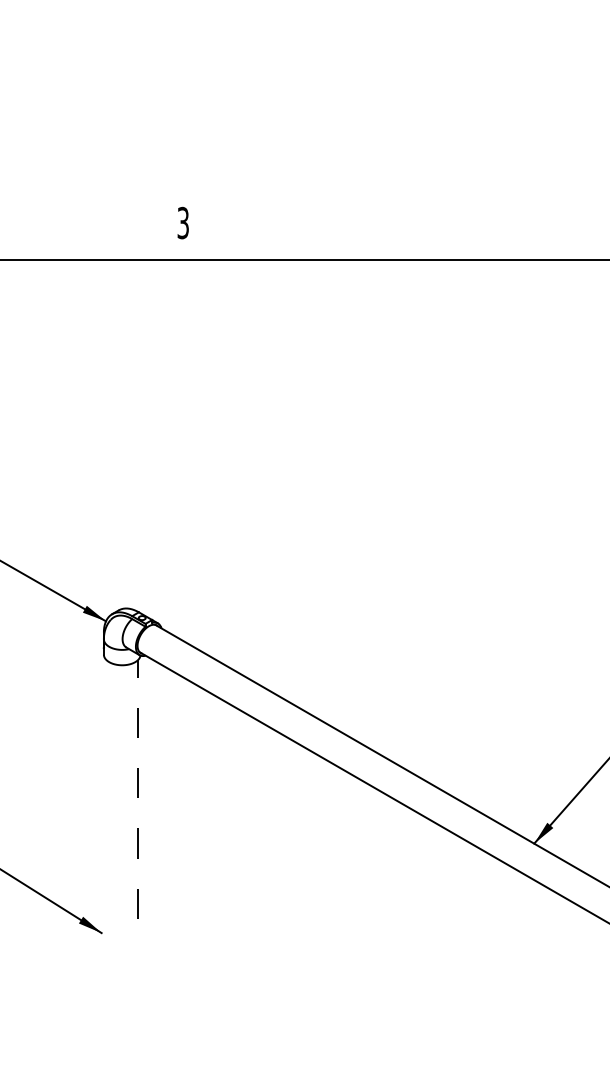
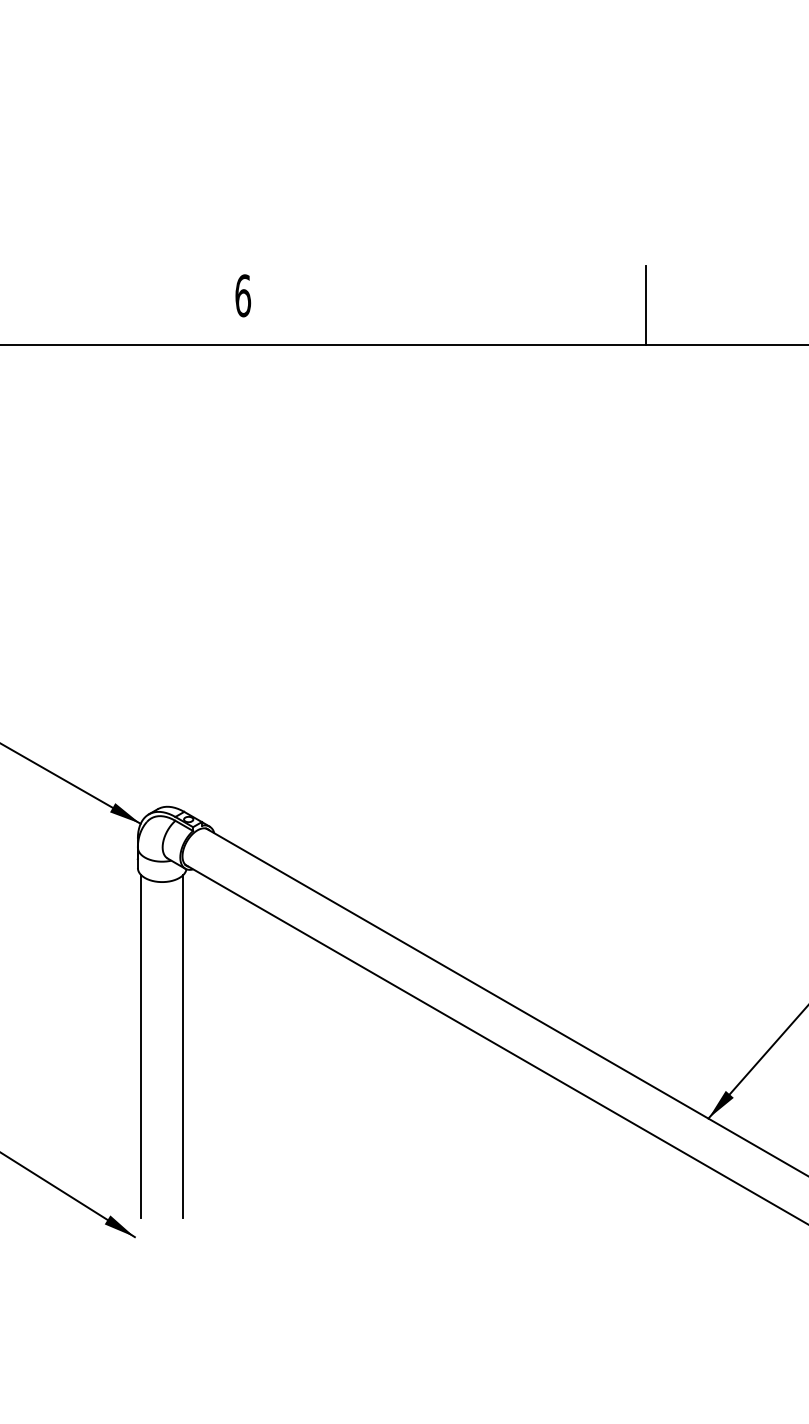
text: (183, 222) -> (243, 295), 3 -> 6
line: (487, 230) -> (646, 305), added
line: (138, 788) -> (183, 1045), dashed -> solid
line: (106, 789) -> (141, 1046), added

